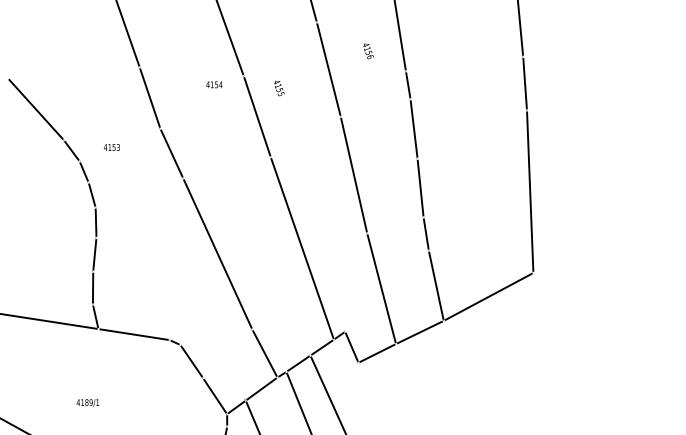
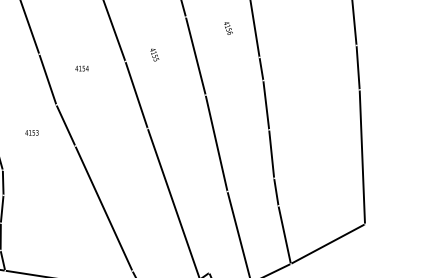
text: (368, 51) -> (228, 28), moved
text: (214, 84) -> (82, 68), moved
text: (279, 88) -> (154, 55), moved
text: (111, 147) -> (31, 132), moved

